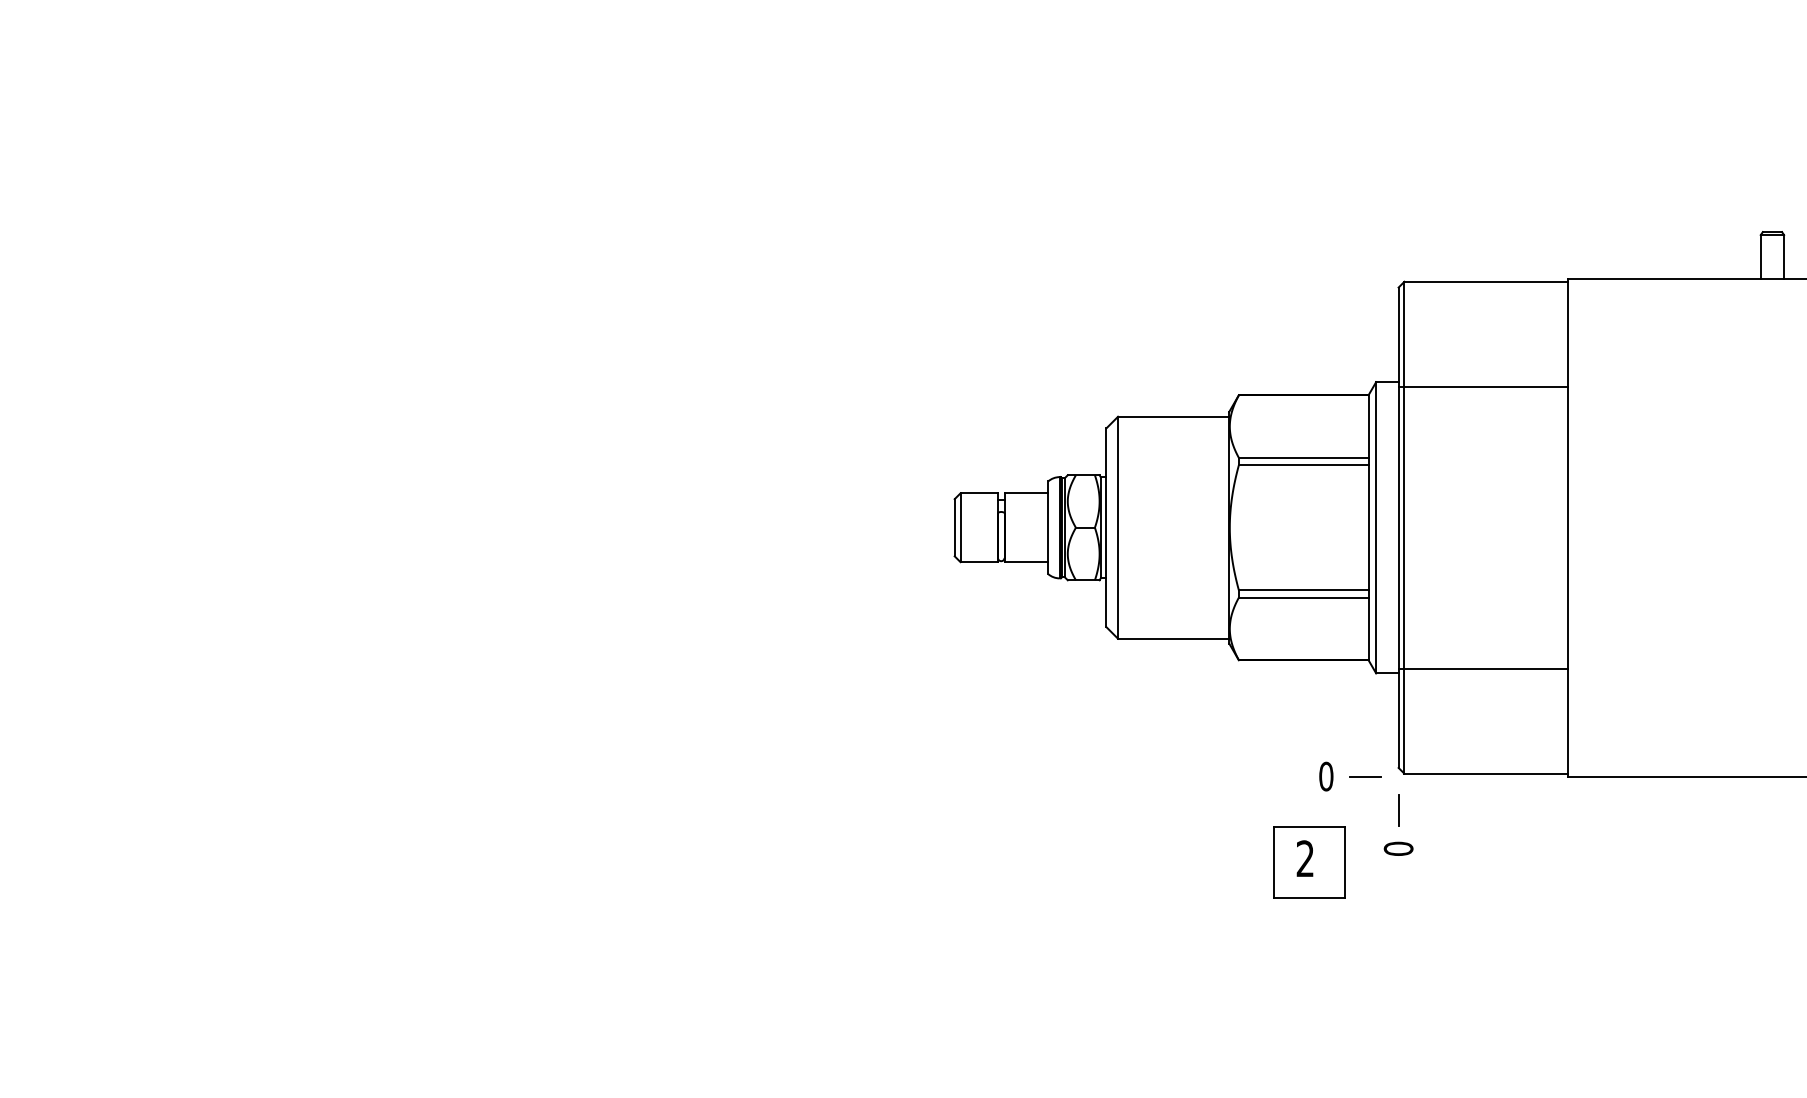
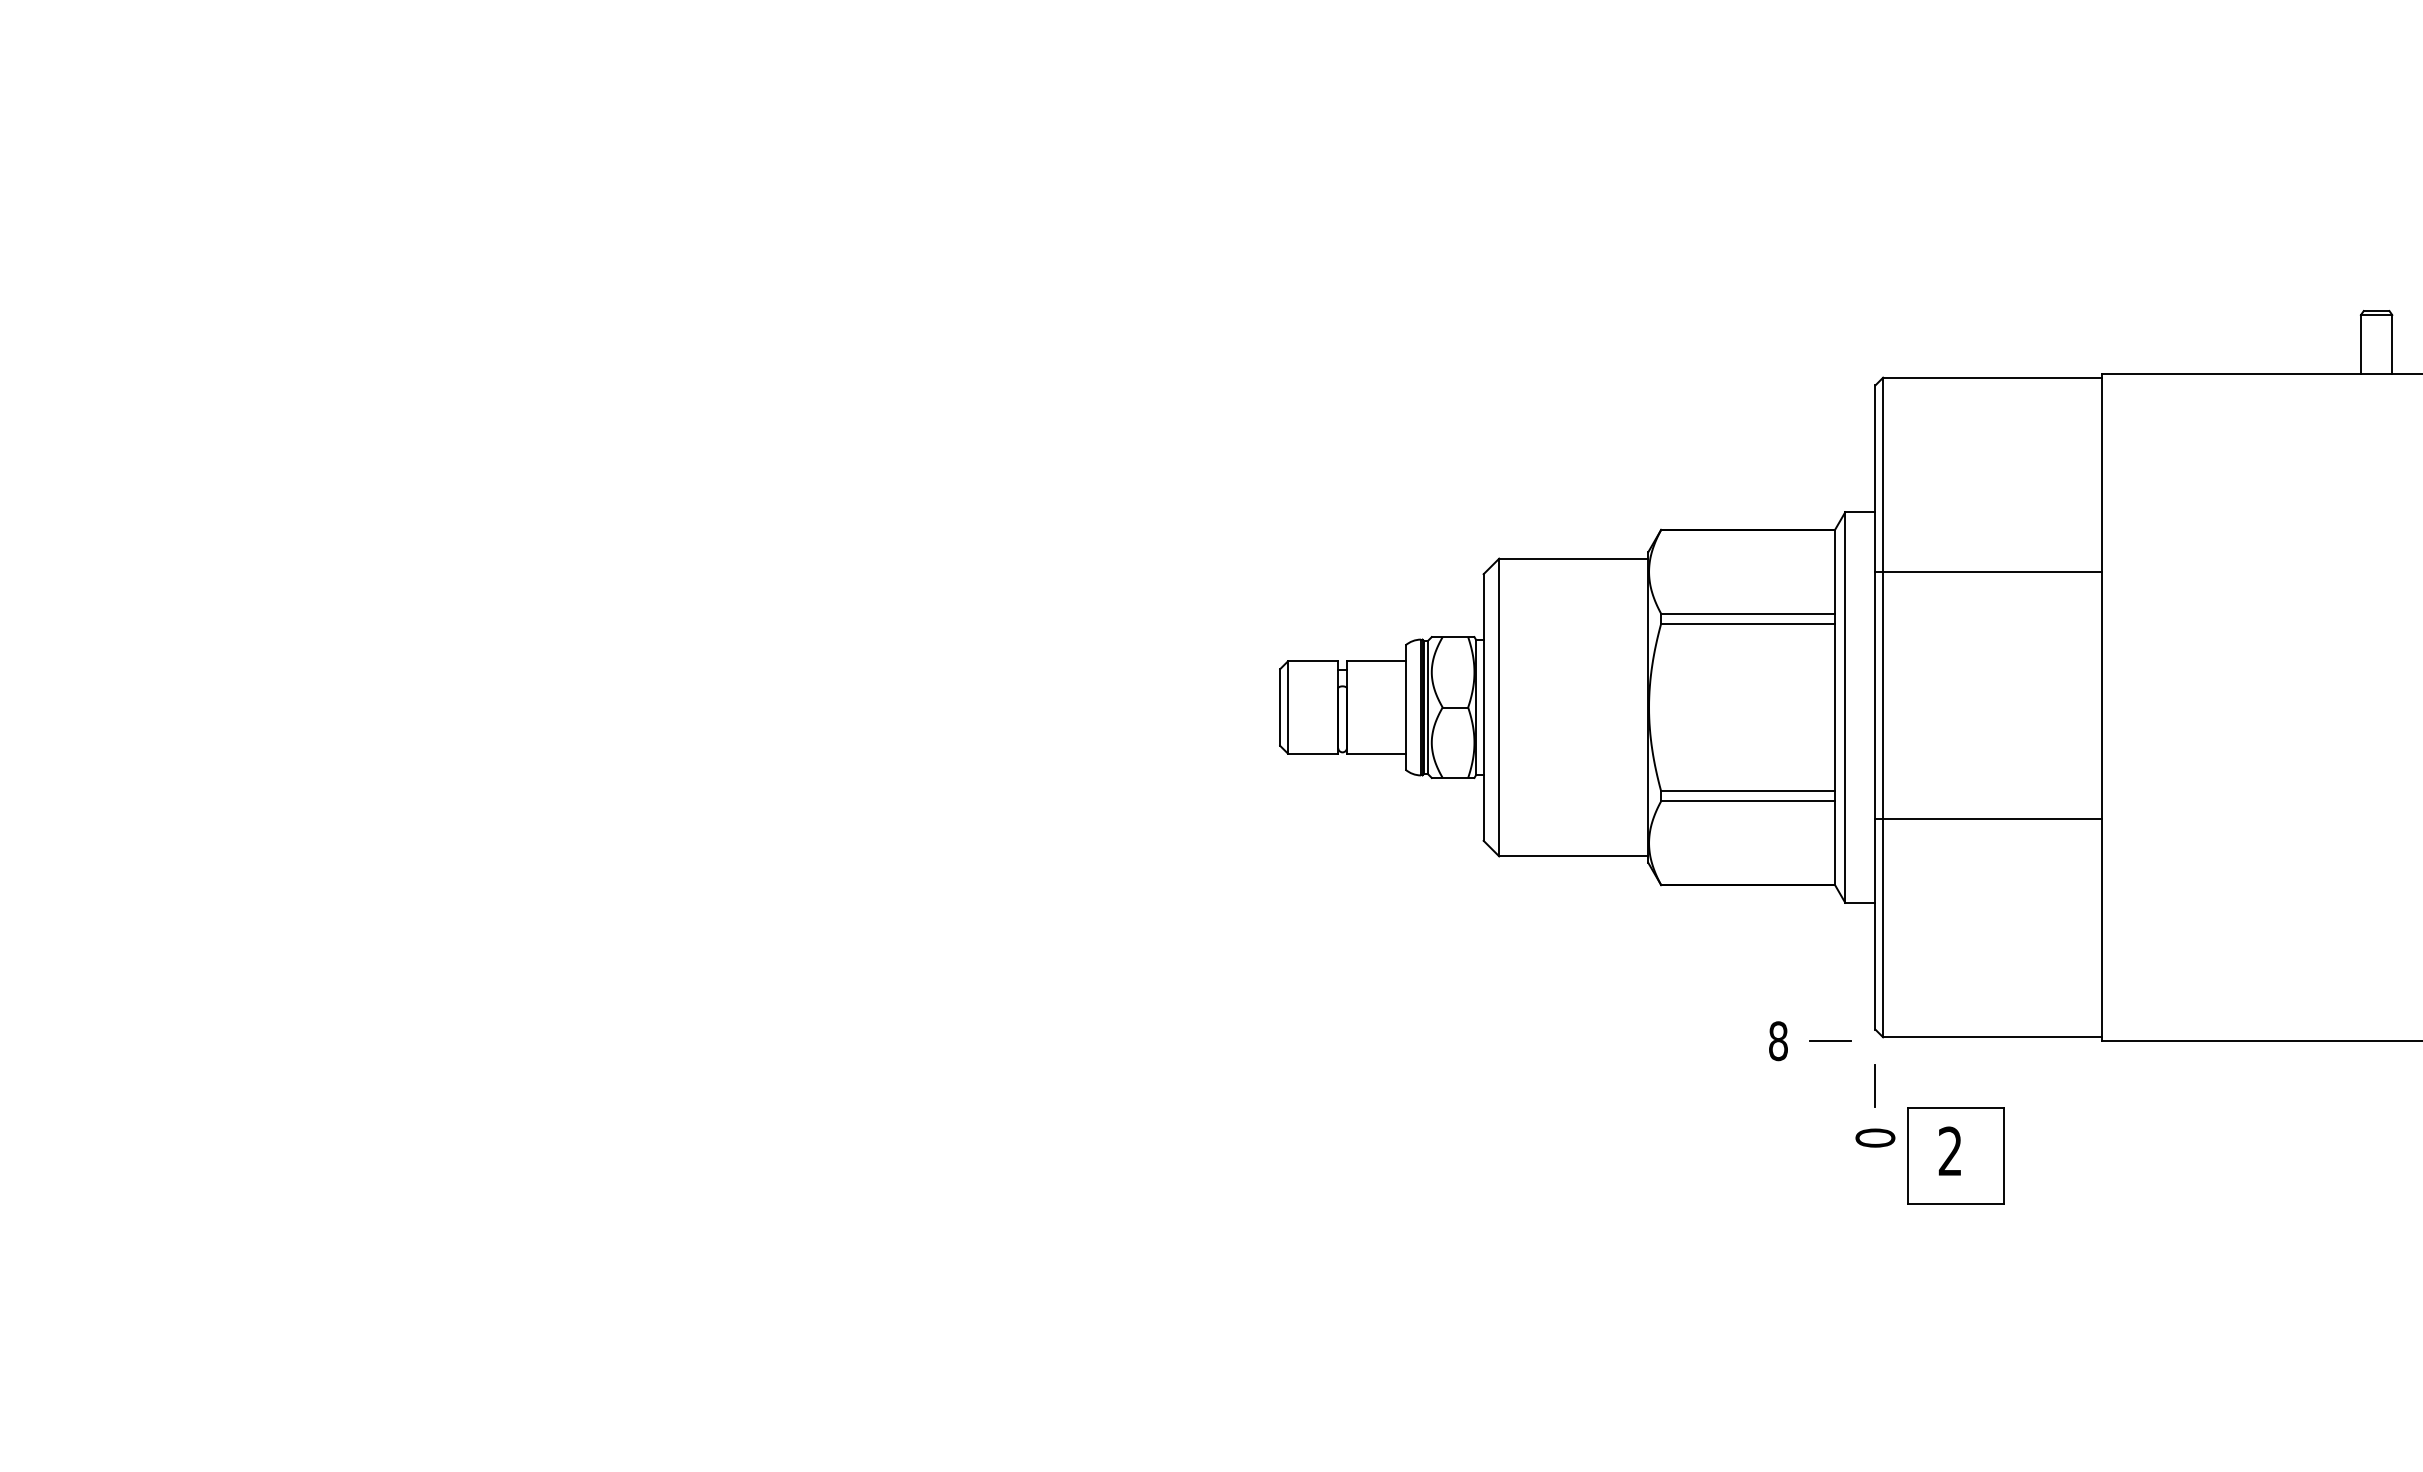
line: (1482, 386) -> (1988, 571), moved
line: (1482, 668) -> (1988, 819), moved
text: (1326, 776) -> (1778, 1040), 0 -> 8
part: (1309, 861) -> (1955, 1155), moved

